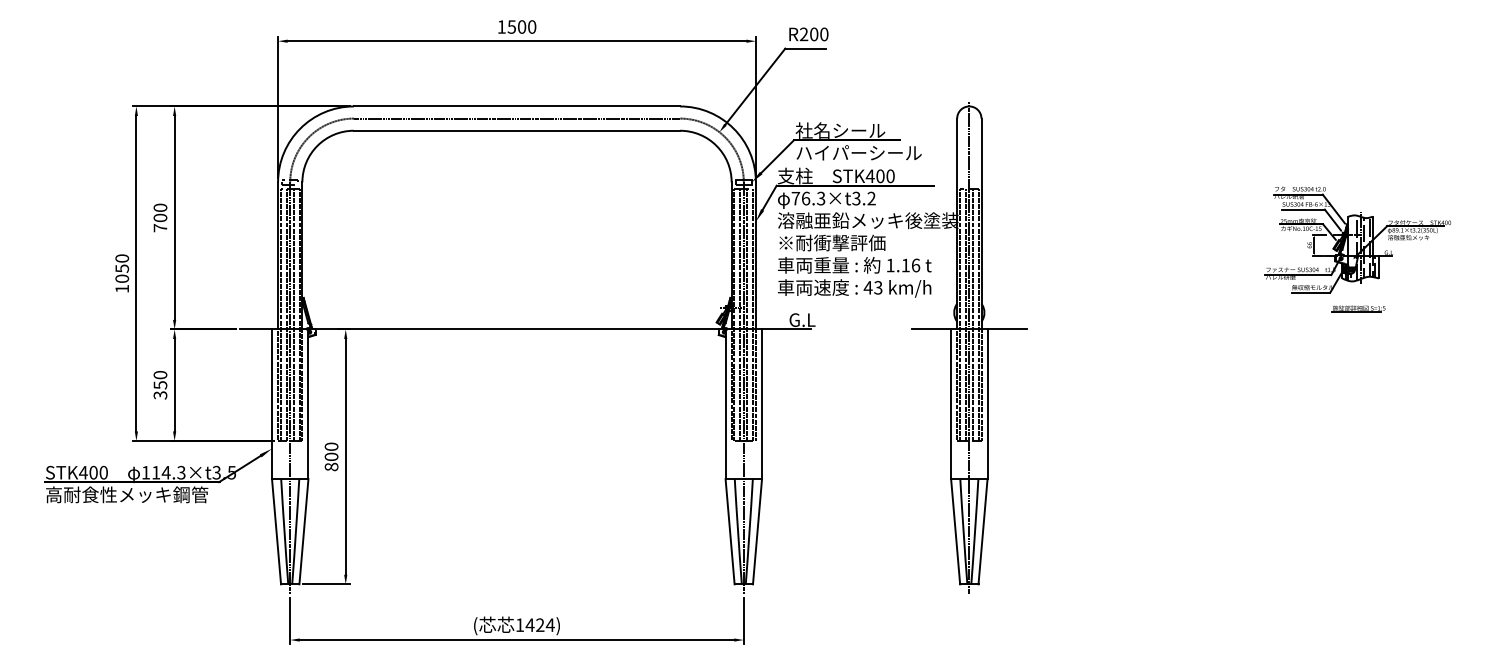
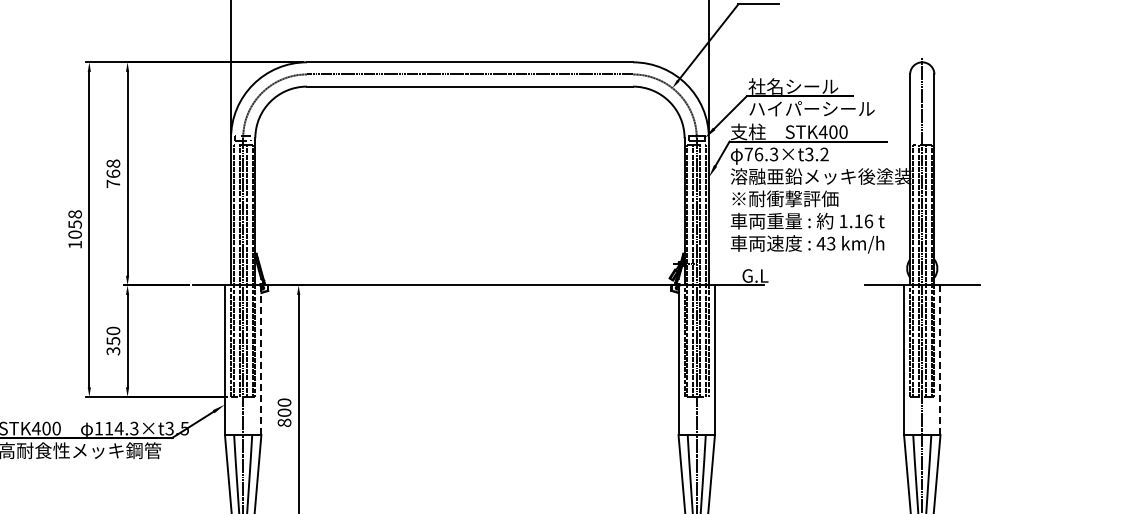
text: (160, 212) -> (113, 168), 700 -> 768
text: (121, 258) -> (74, 214), 1050 -> 1058
line: (308, 404) -> (261, 360), solid -> dashed
line: (987, 404) -> (940, 360), solid -> dashed

